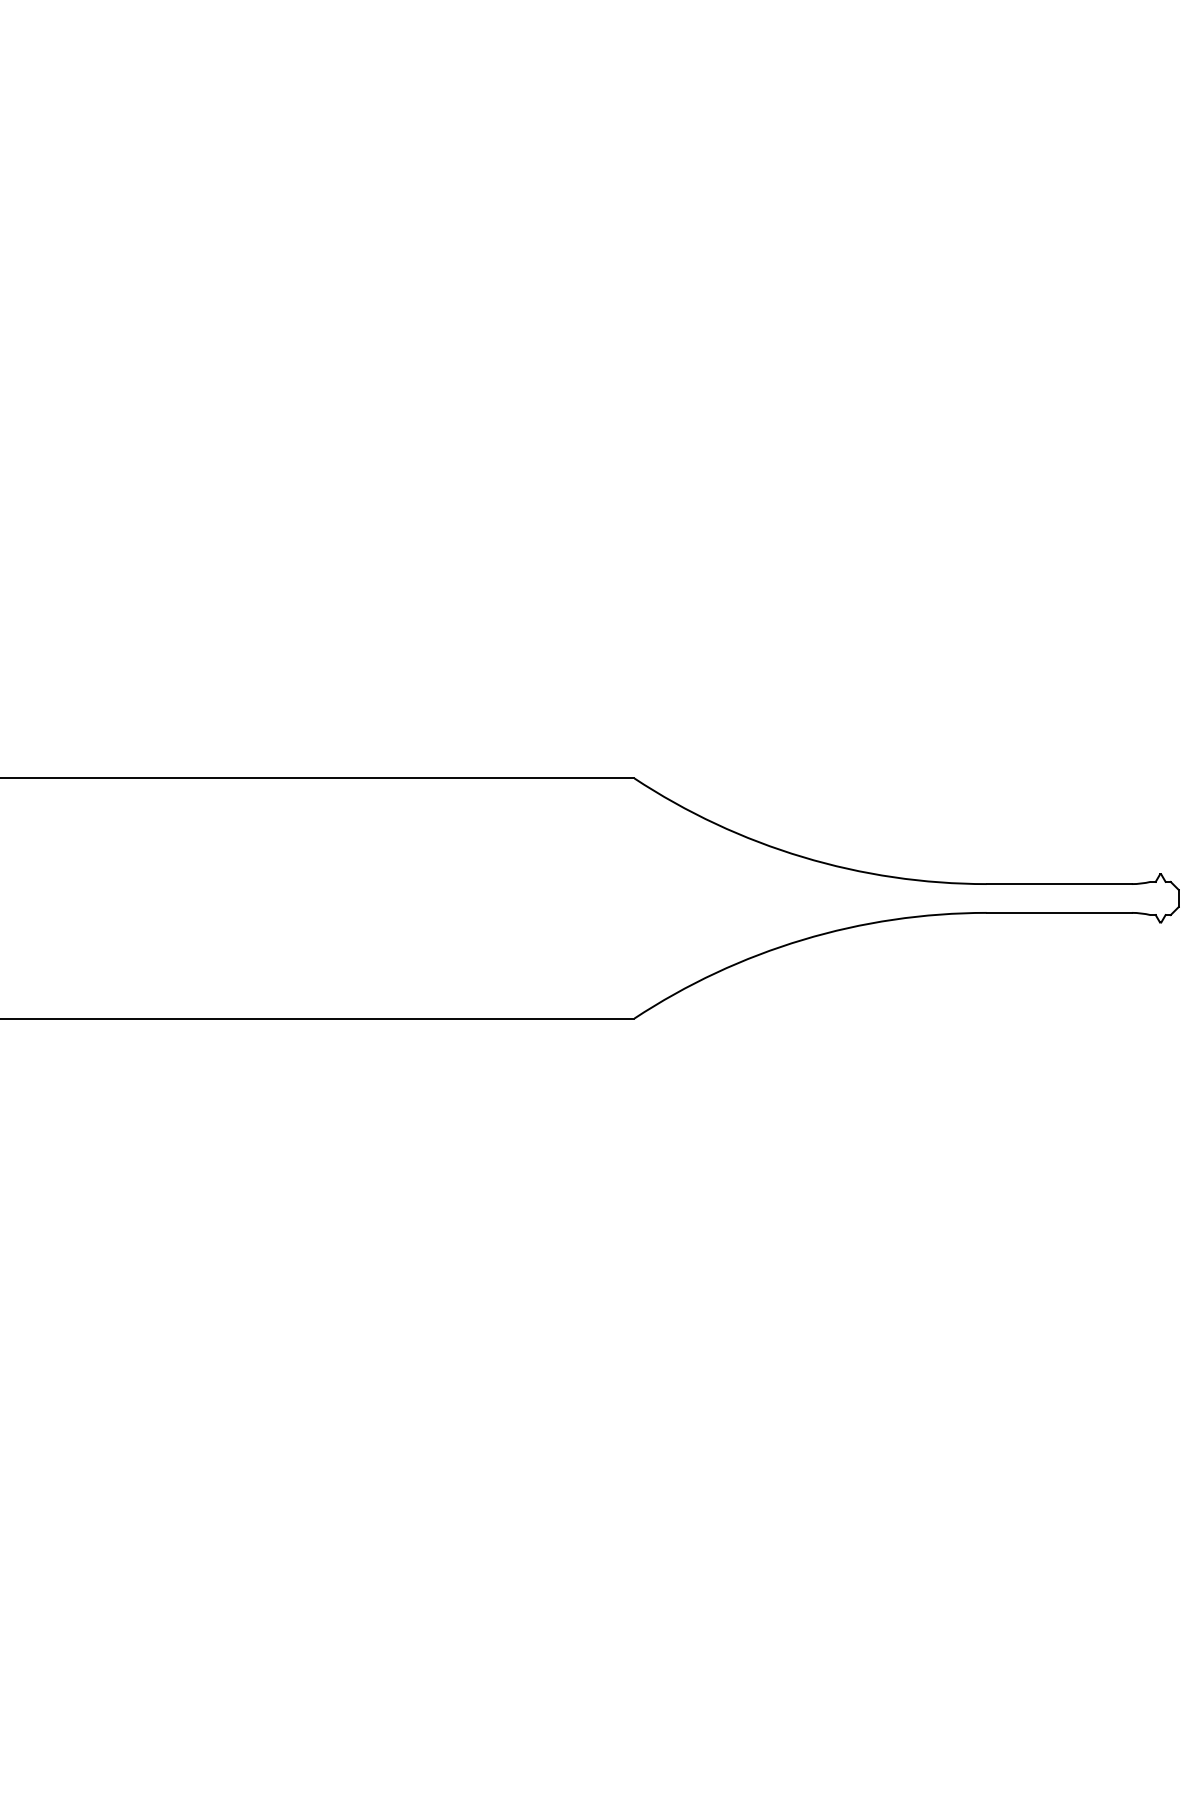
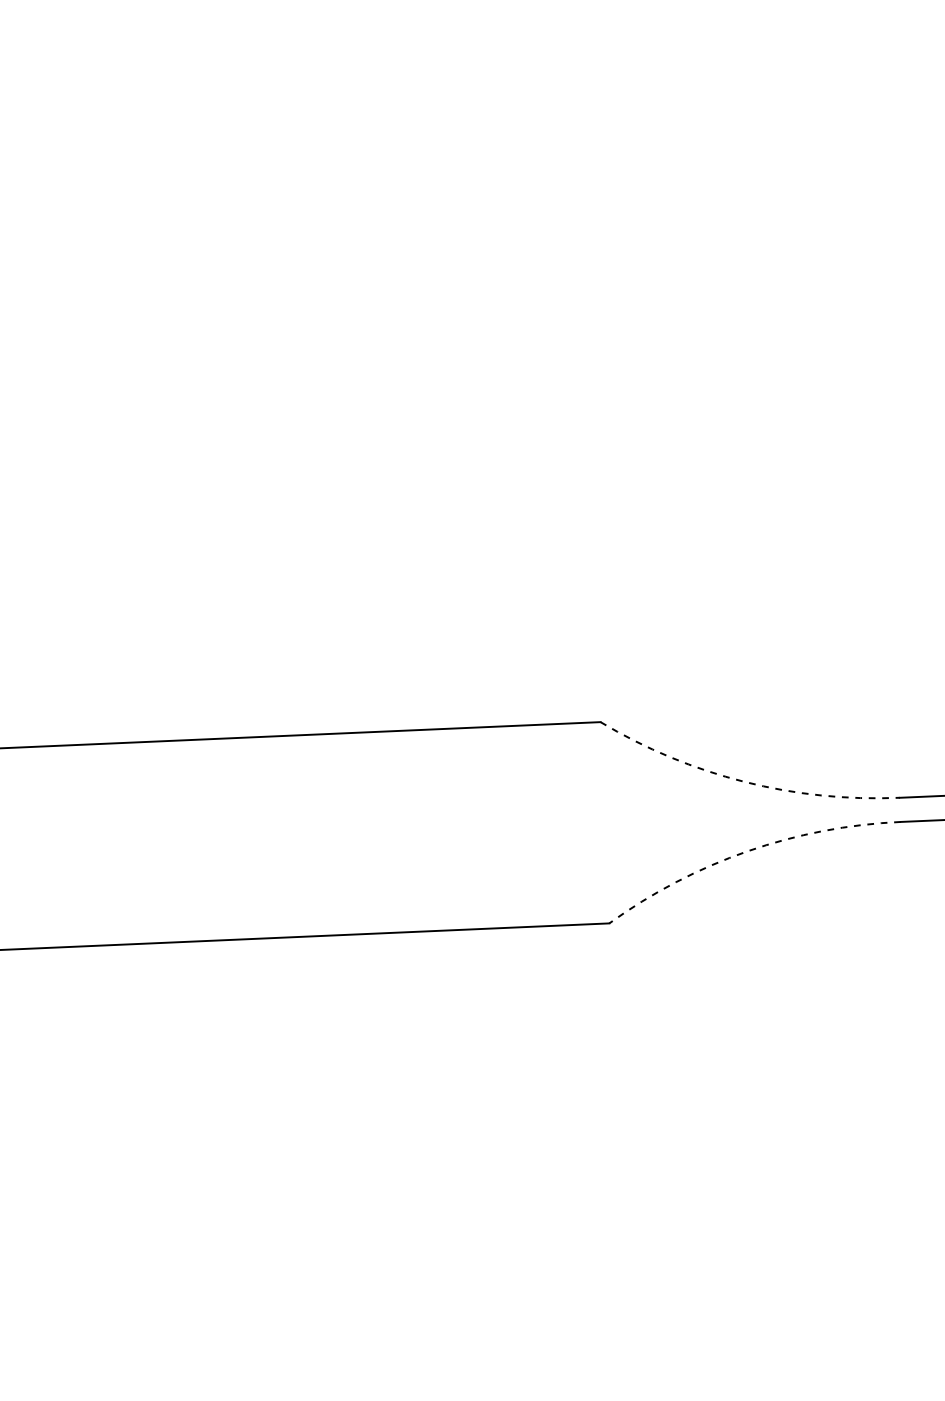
arc: (802, 857) -> (744, 782), solid -> dashed
arc: (802, 939) -> (747, 851), solid -> dashed

